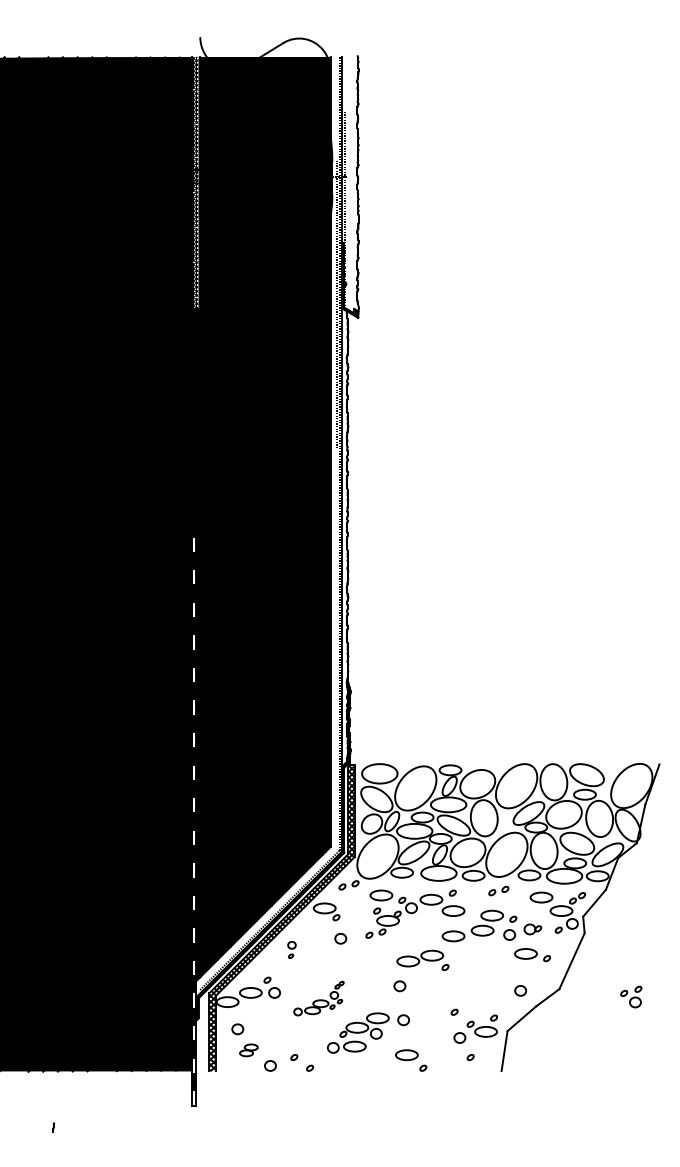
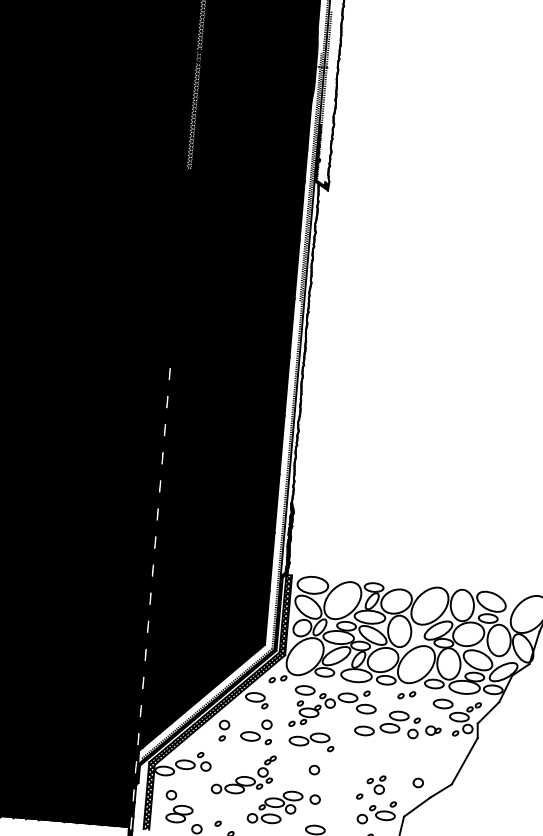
part: (291, 949) -> (223, 730), size x1.43
part: (532, 955) -> (256, 738), moved
part: (422, 959) -> (311, 740), moved
part: (631, 996) -> (376, 784), moved
part: (318, 998) -> (243, 774), size x1.43
part: (248, 1050) -> (179, 814), size x1.67

